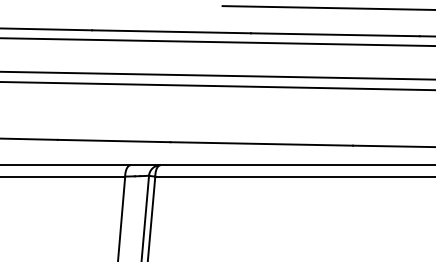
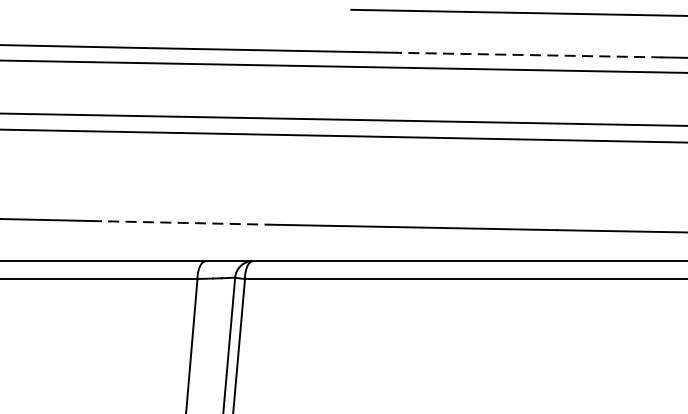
line: (334, 34) -> (527, 54), solid -> dashed
line: (114, 141) -> (180, 223), solid -> dashed

